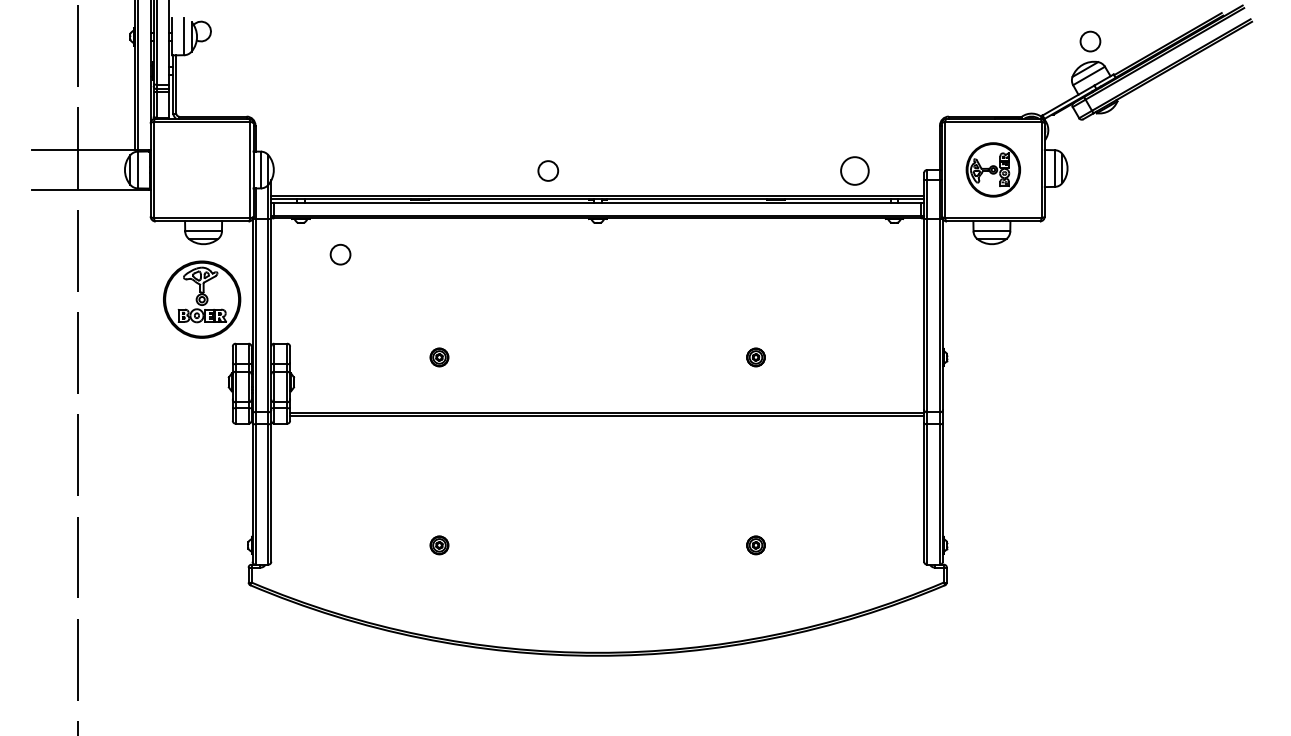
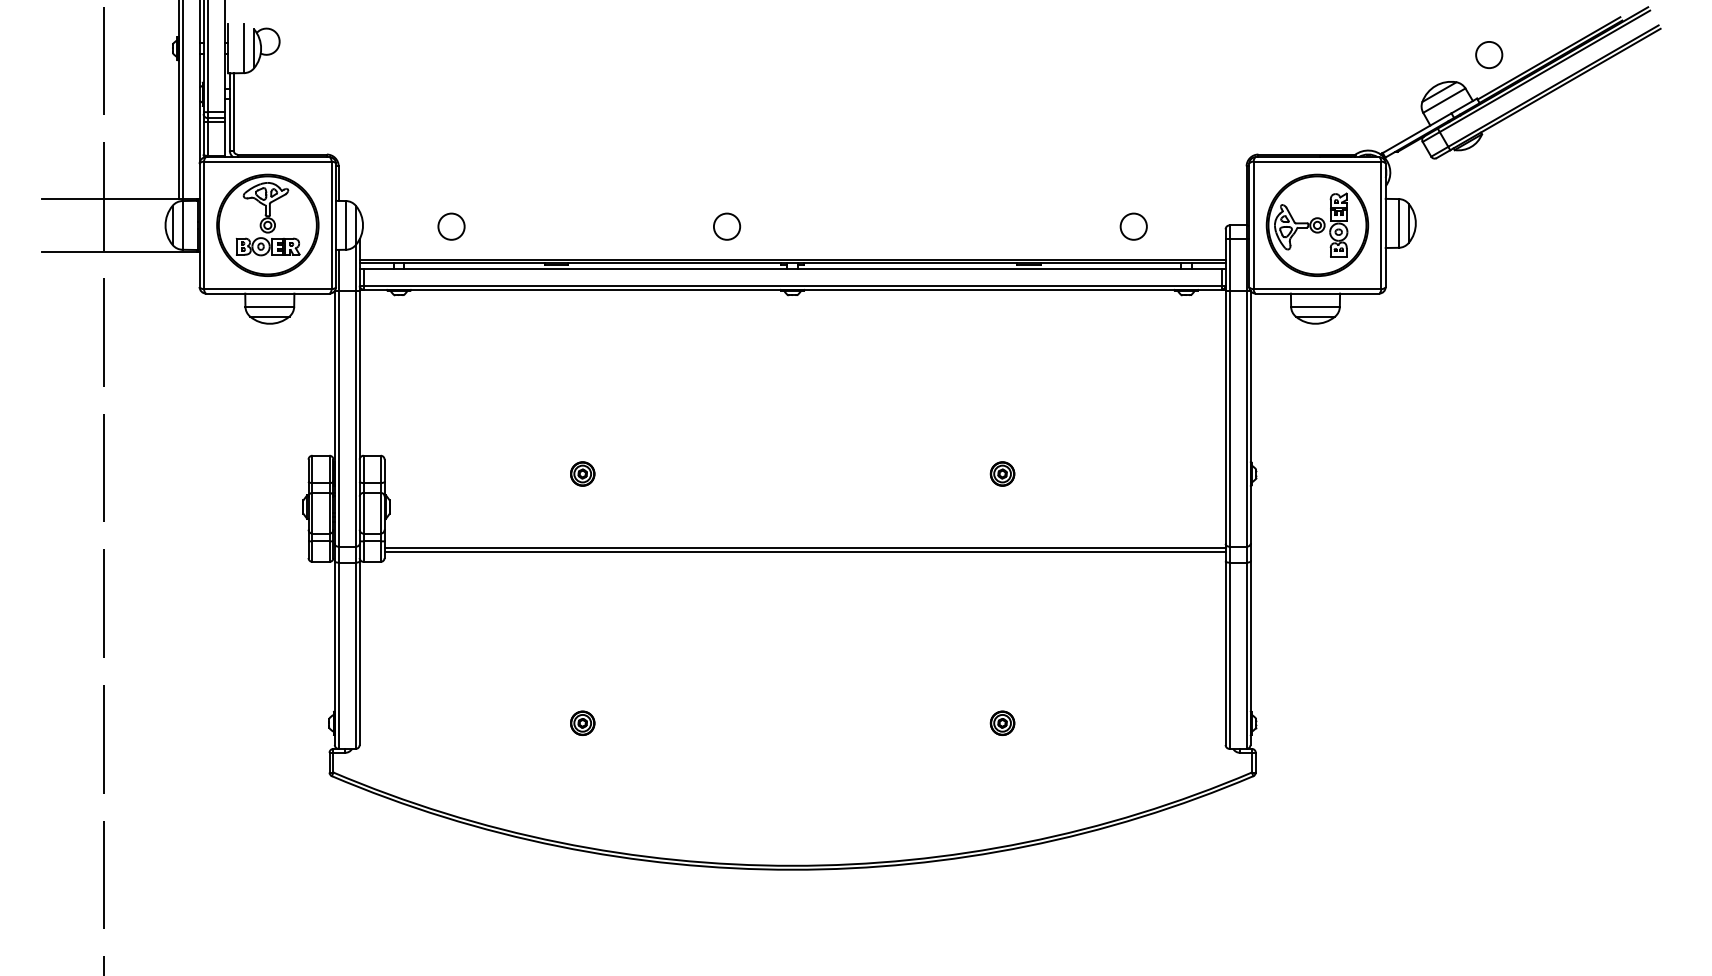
circle: (1090, 41) -> (1489, 54), moved
part: (993, 169) -> (1317, 224), size x1.43
circle: (854, 170) -> (1133, 226), size x0.71
circle: (340, 254) -> (451, 226), moved
part: (201, 299) -> (267, 224), moved

